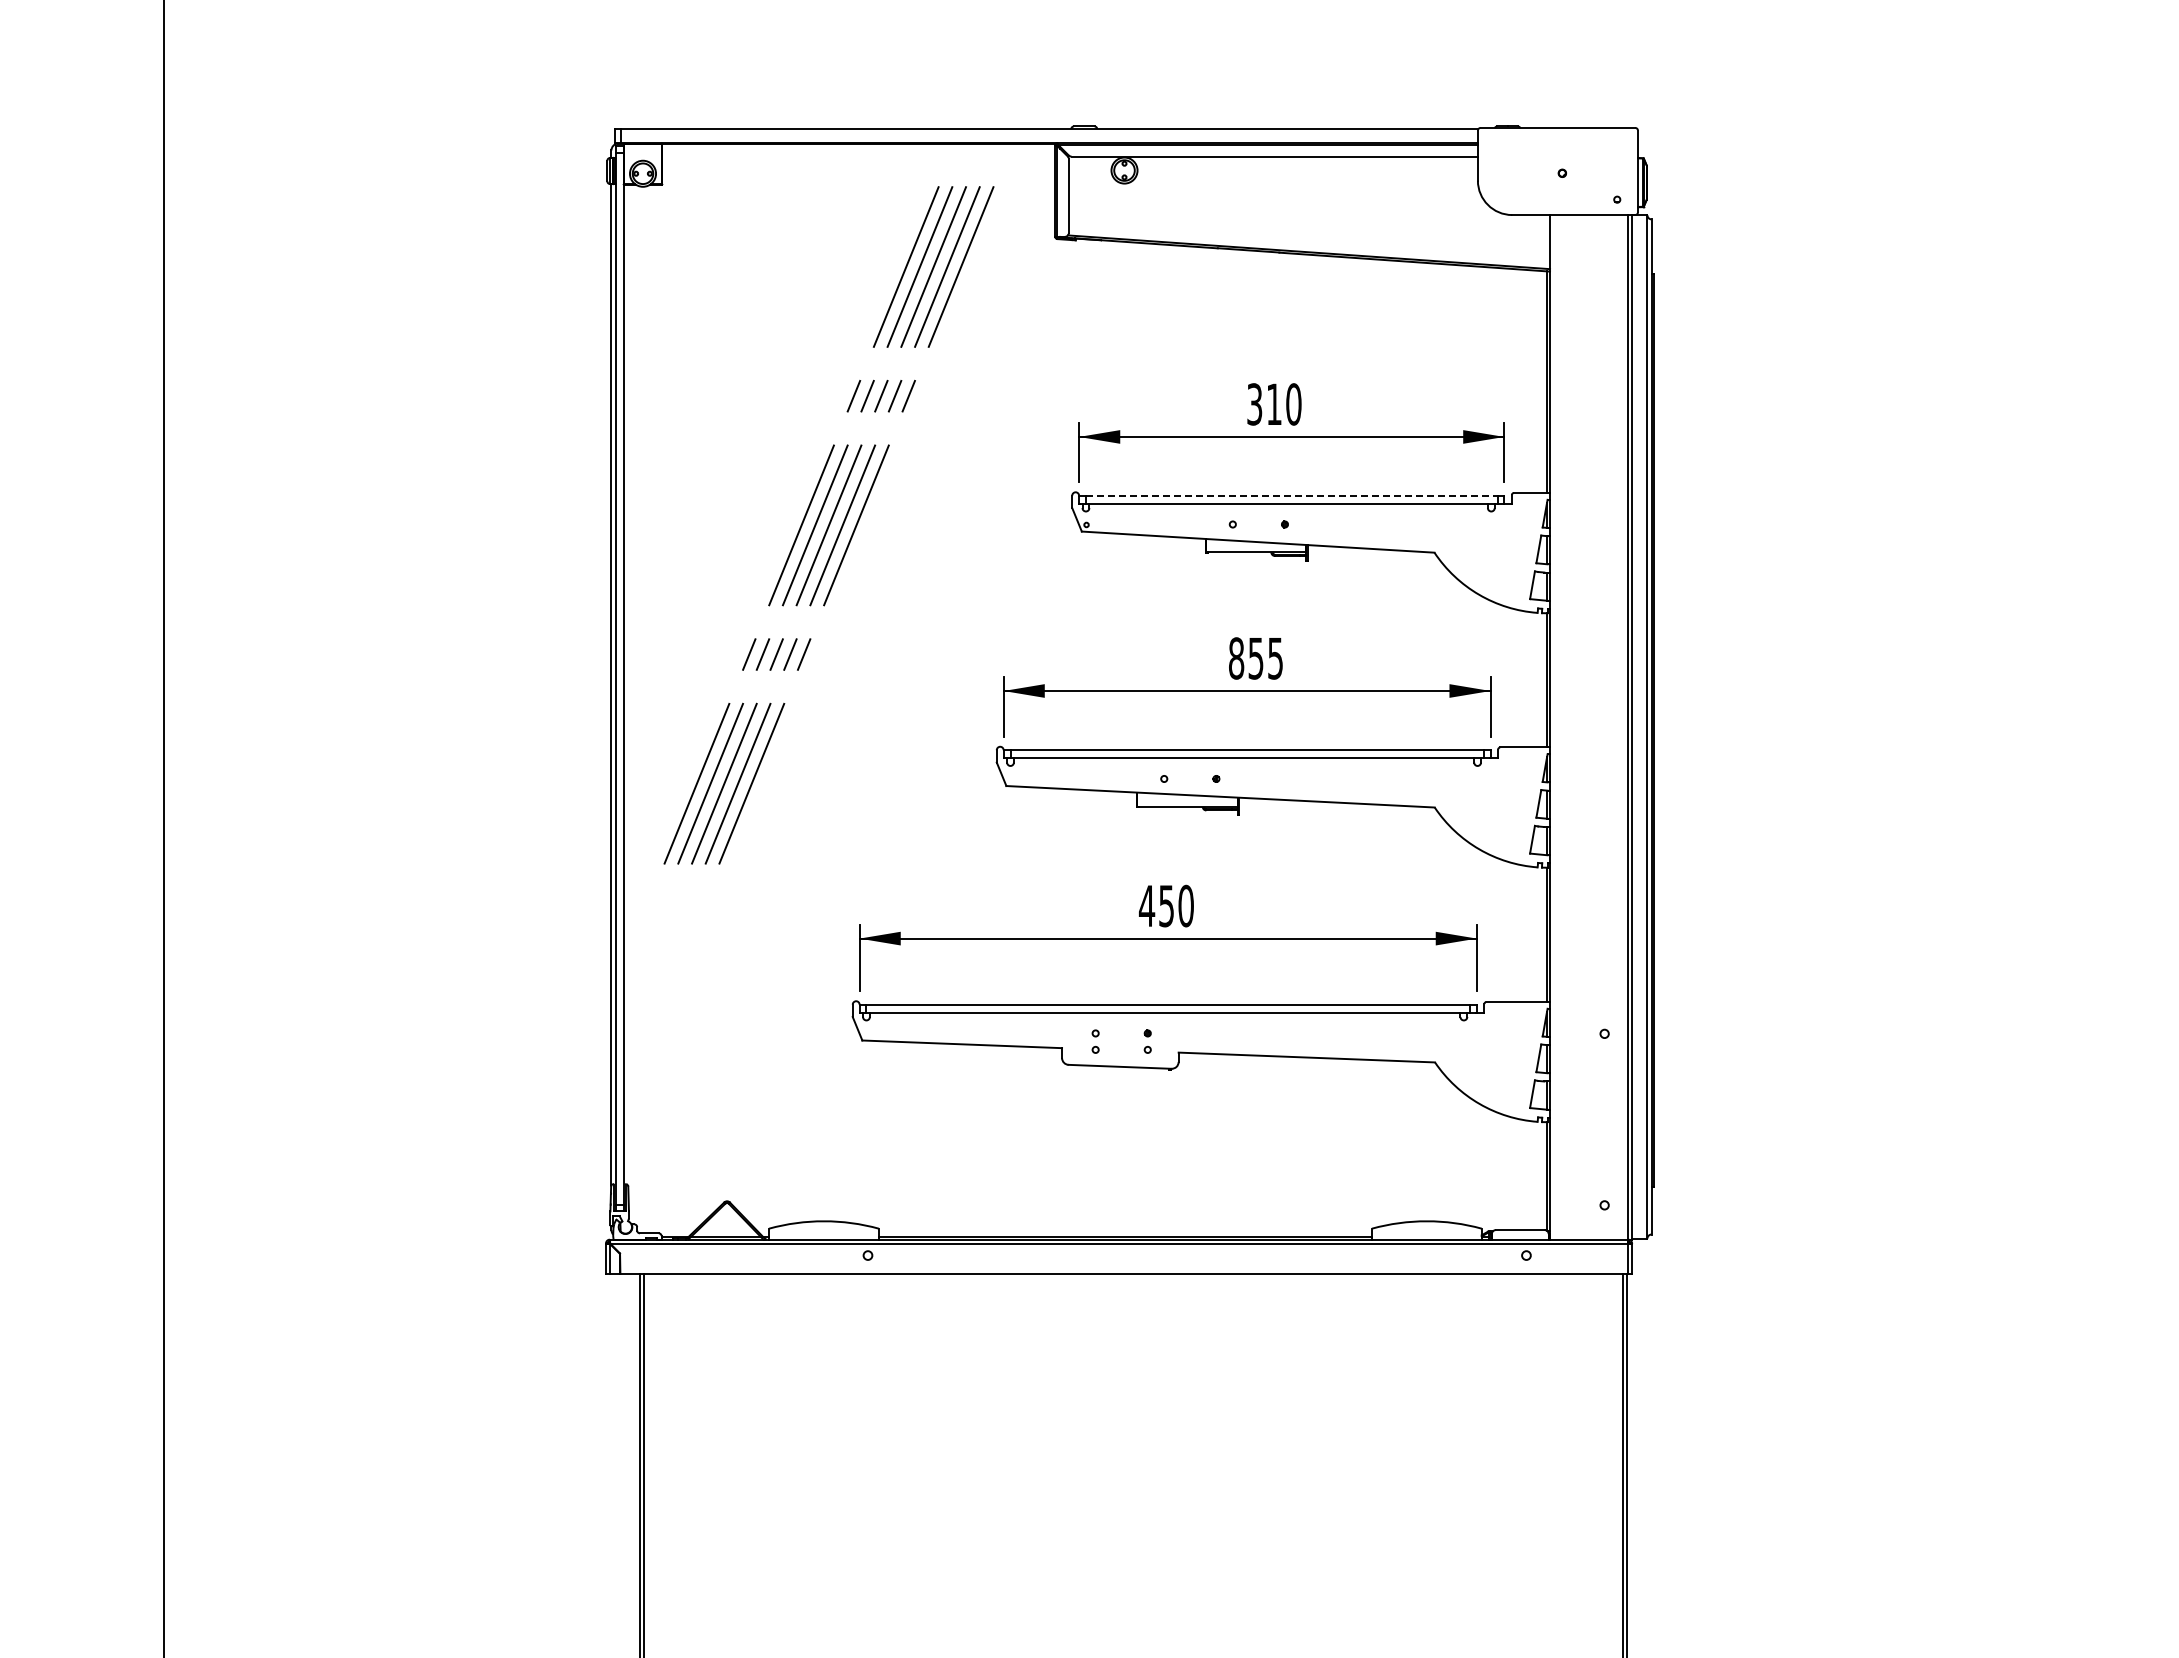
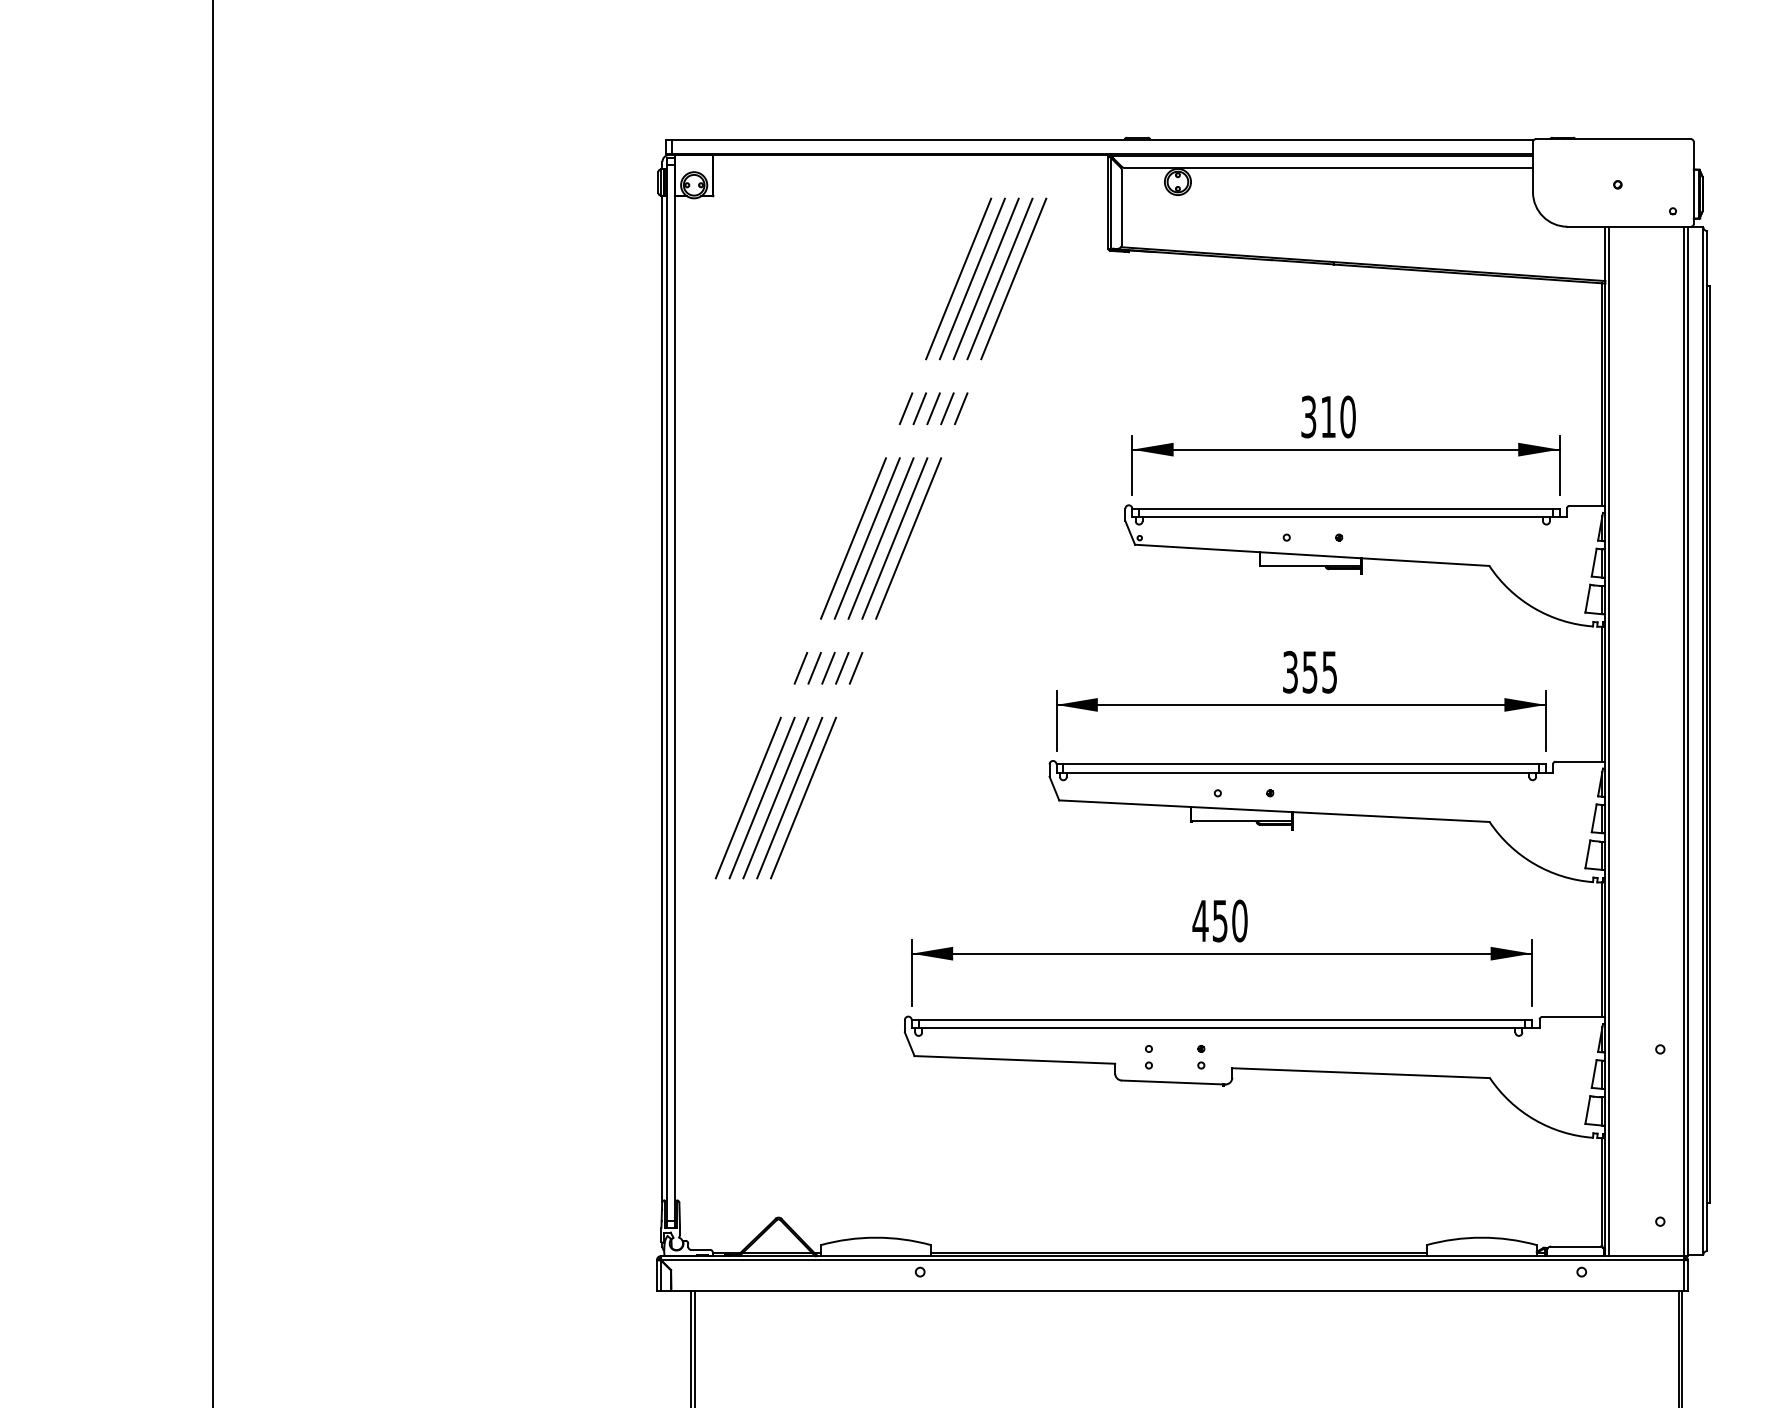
line: (1291, 495) -> (1345, 508), dashed -> solid
text: (1236, 658) -> (1290, 672), 855 -> 355
line: (1553, 727) -> (1608, 741), added

